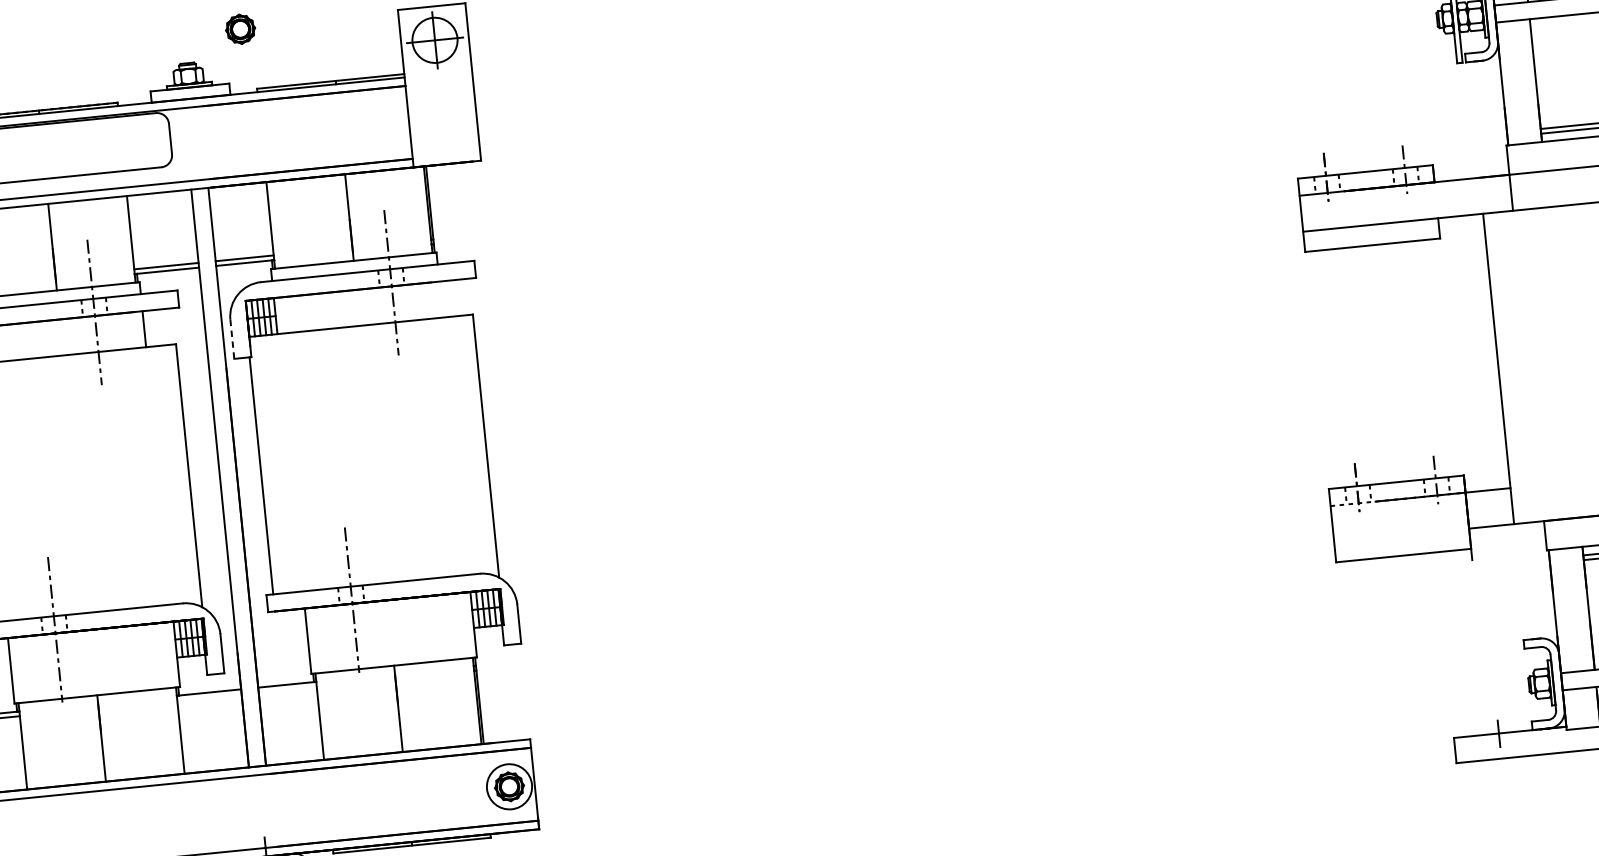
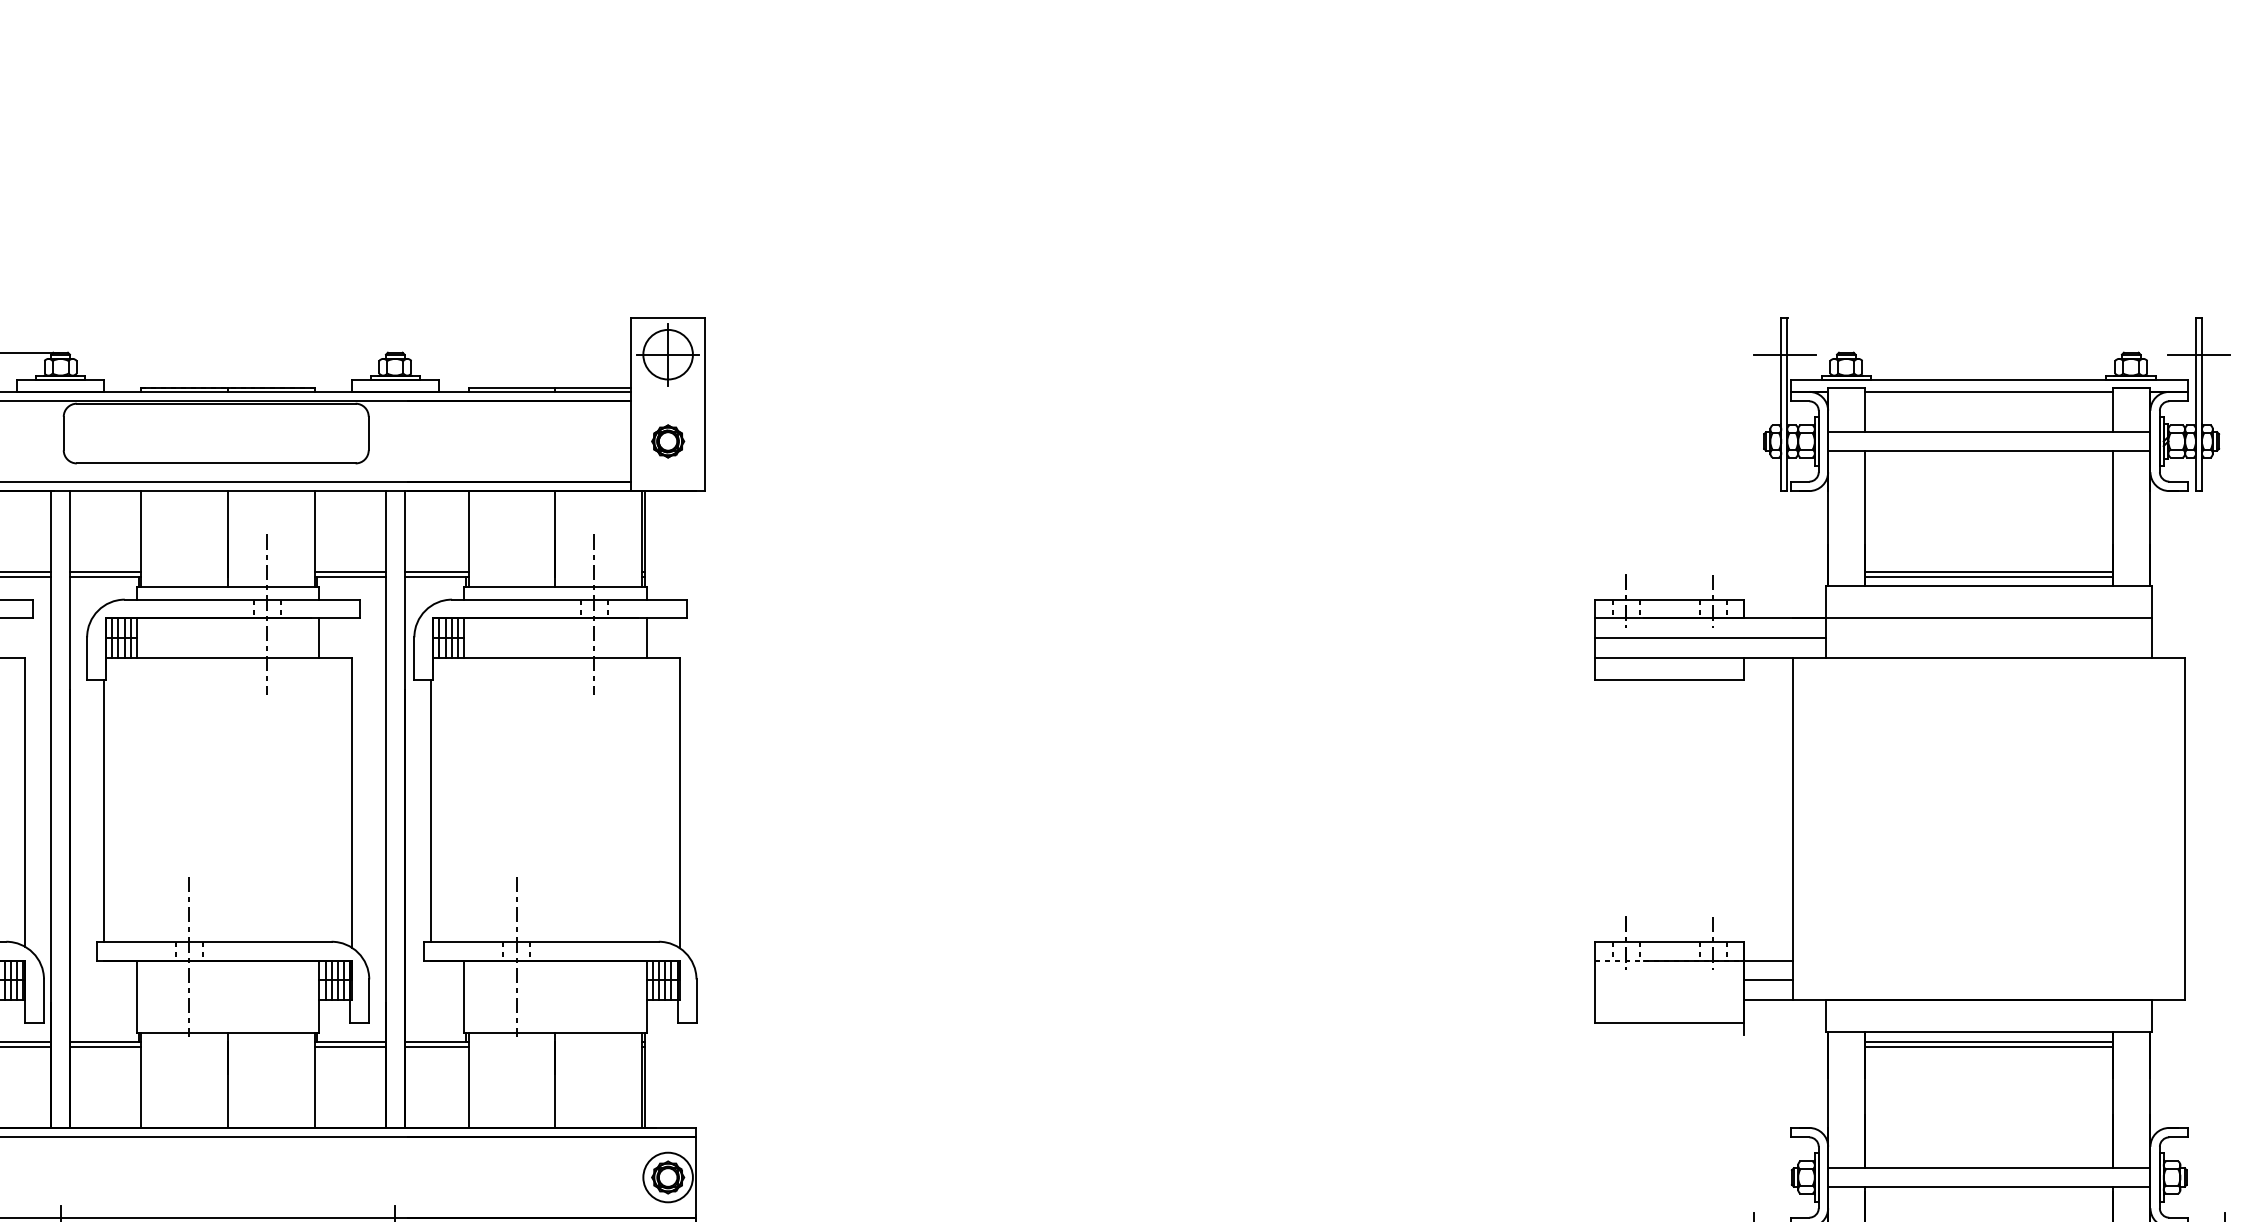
part: (240, 29) -> (668, 441), moved
line: (1406, 203) -> (1710, 638), added
line: (441, 299) -> (646, 638), added
line: (232, 338) -> (414, 658), dashed -> solid
line: (1489, 508) -> (1768, 980), added
line: (287, 689) -> (436, 1047), added
line: (208, 697) -> (349, 1047), added

